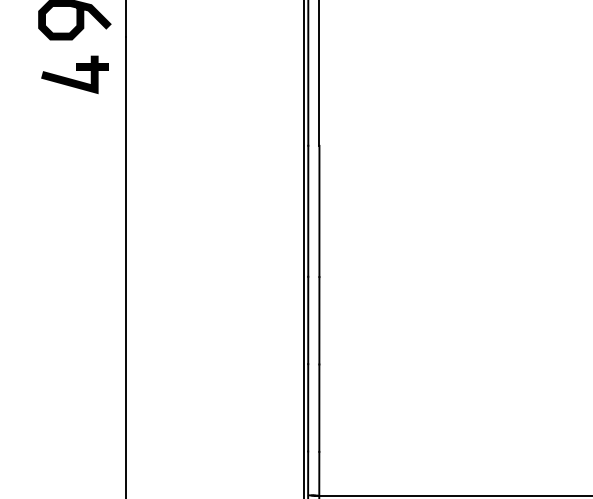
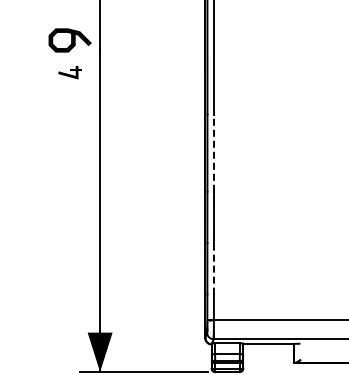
part: (73, 74) -> (69, 72), size x0.6
line: (320, 211) -> (214, 153), solid -> dashed
line: (318, 407) -> (213, 268), solid -> dashed

